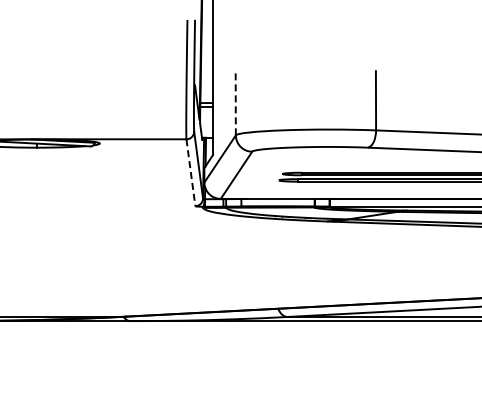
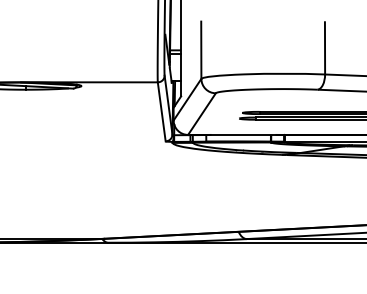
line: (235, 102) -> (201, 49), dashed -> solid
line: (190, 172) -> (161, 111), dashed -> solid

